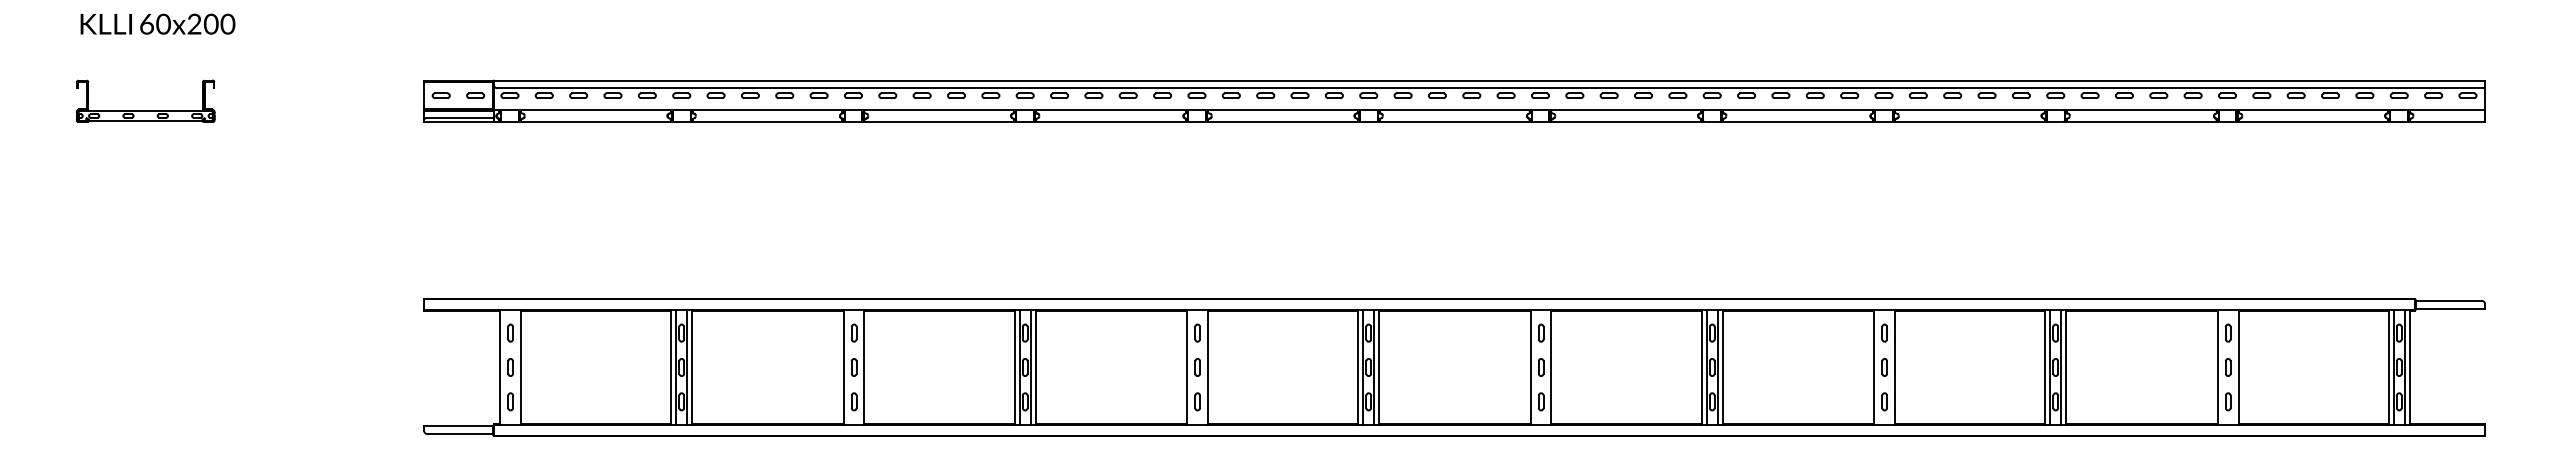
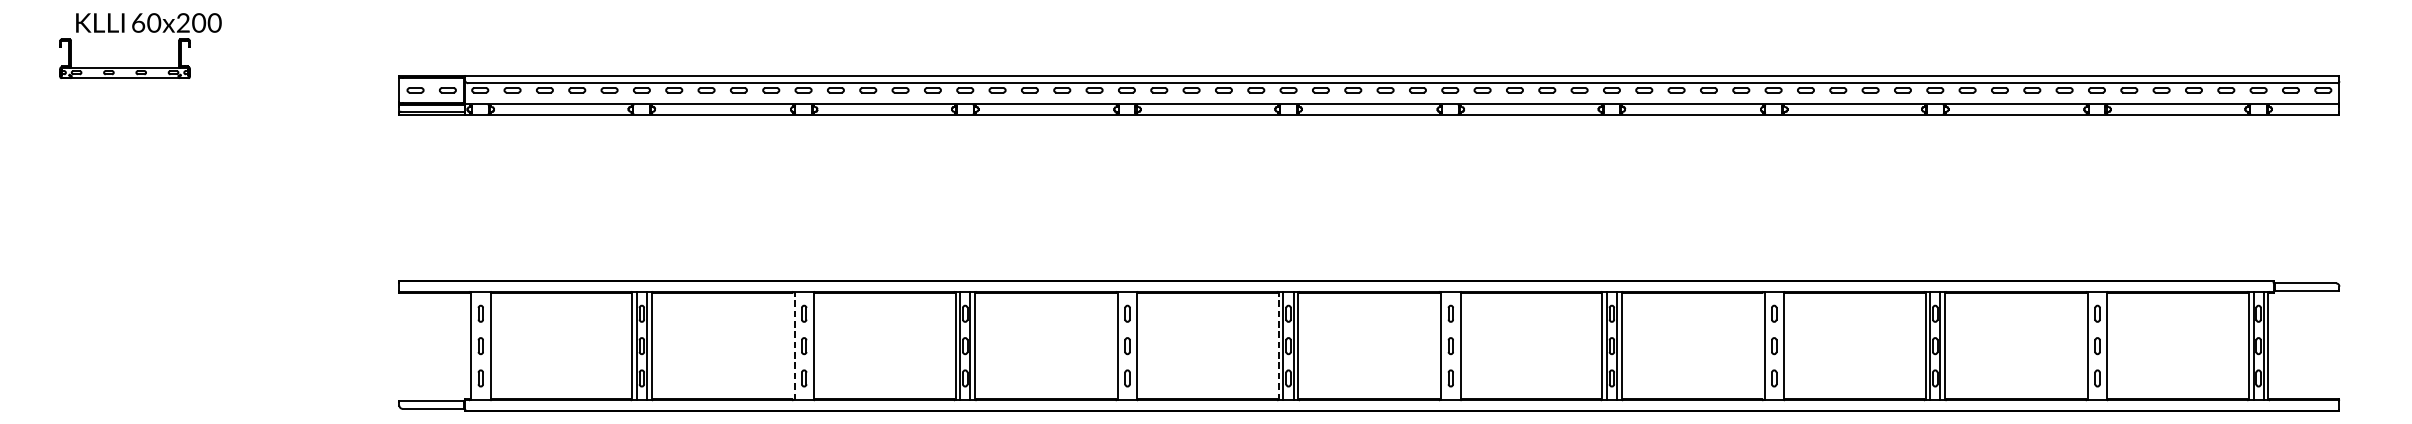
part: (145, 110) -> (124, 67), moved
line: (843, 366) -> (794, 345), solid -> dashed
line: (1358, 366) -> (1278, 345), solid -> dashed

